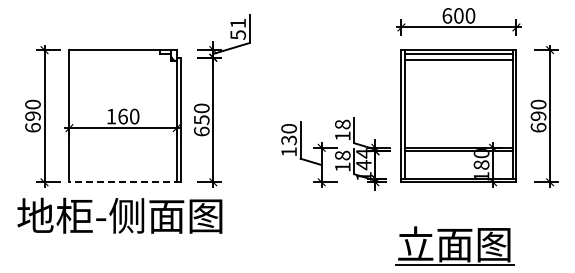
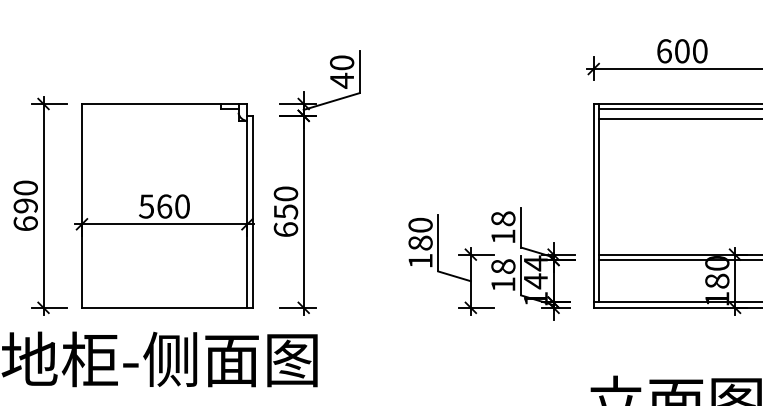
text: (238, 29) -> (342, 72), 51 -> 40
text: (111, 116) -> (146, 206), 160 -> 560
text: (288, 140) -> (419, 243), 130 -> 180
line: (125, 182) -> (168, 308), dashed -> solid

